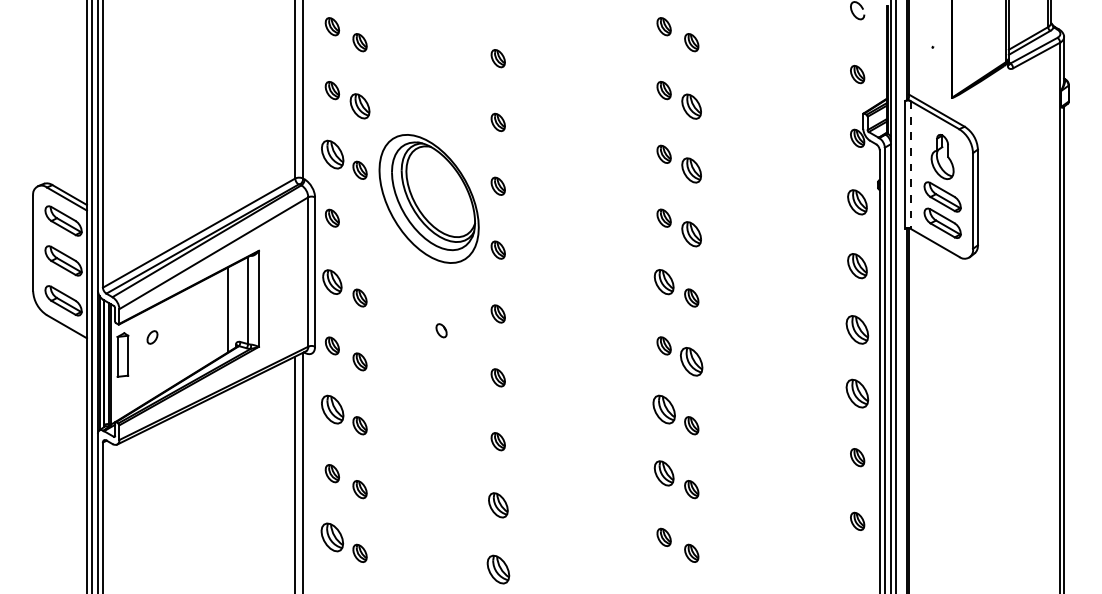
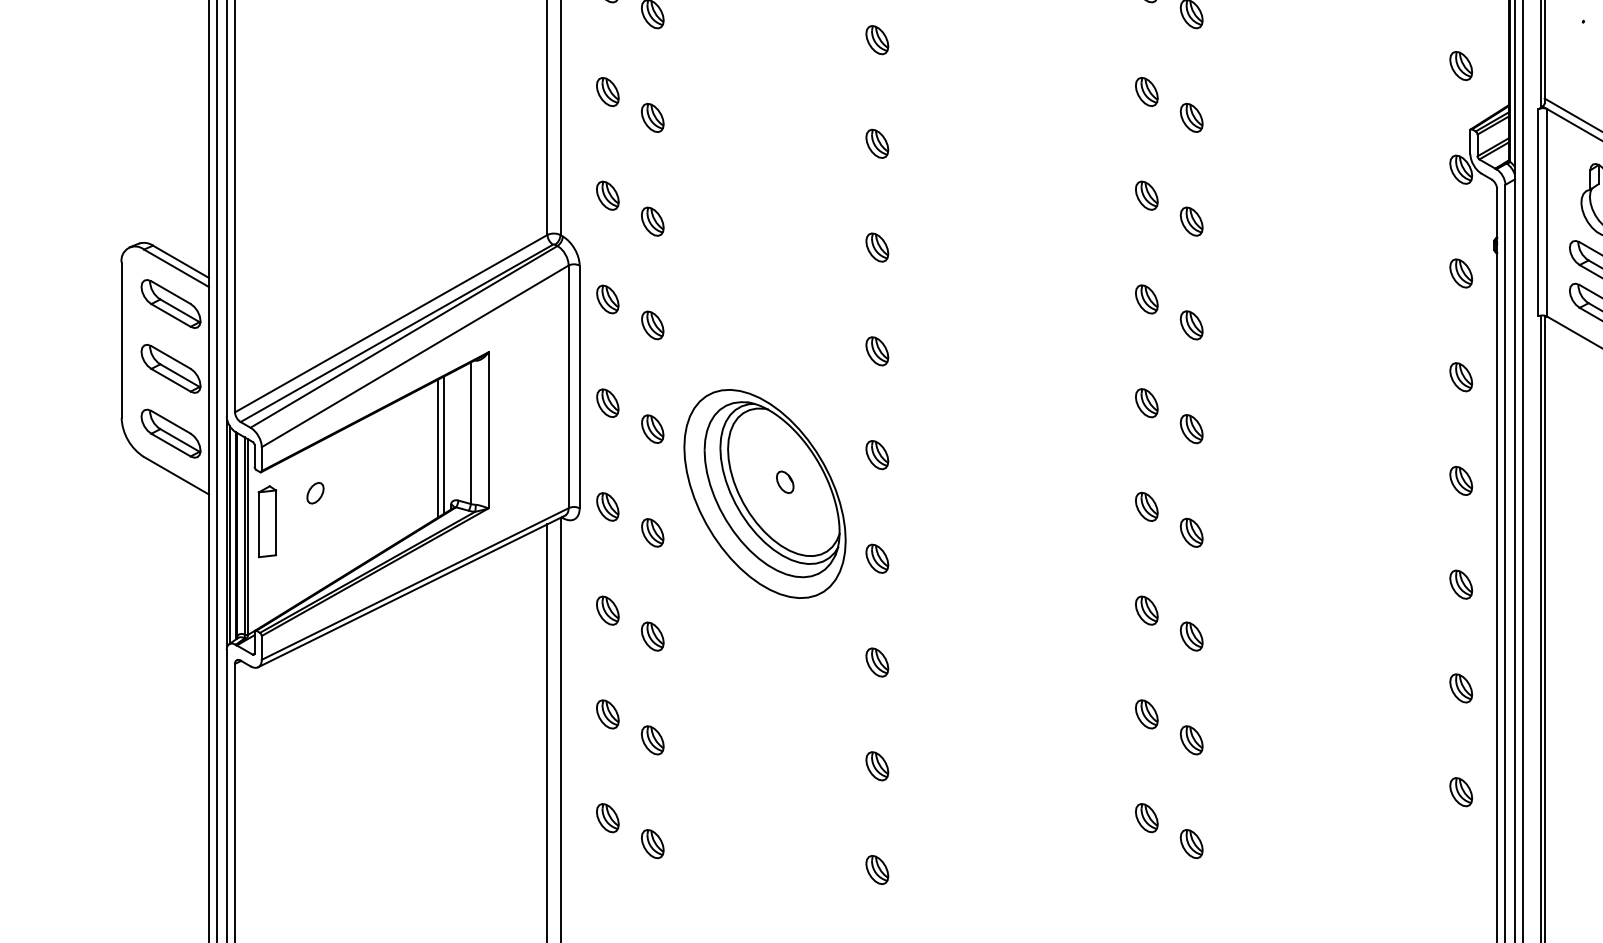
part: (691, 105) -> (1191, 116), size x0.71
part: (359, 106) -> (651, 117), size x0.71
part: (331, 153) -> (606, 194), size x0.62
line: (910, 164) -> (1547, 212), dashed -> solid
part: (691, 169) -> (1191, 220), size x0.71
part: (428, 198) -> (763, 493), moved
part: (857, 201) -> (1461, 272), size x0.71
part: (359, 233) -> (651, 324), added
part: (691, 233) -> (1191, 324), size x0.71
part: (857, 265) -> (1461, 376), size x0.71
part: (332, 281) -> (607, 402), size x0.71
part: (663, 281) -> (1145, 402), size x0.71
line: (231, 307) -> (443, 444), added
part: (857, 329) -> (1461, 480), size x0.62
part: (691, 361) -> (1191, 532), size x0.62
part: (857, 393) -> (1461, 584), size x0.62
part: (331, 409) -> (606, 610), size x0.62
part: (663, 409) -> (1145, 610), size x0.62
part: (663, 473) -> (1145, 714), size x0.71
part: (497, 505) -> (876, 766), size x0.71
part: (332, 537) -> (607, 818), size x0.62
part: (497, 568) -> (876, 868), size x0.62

